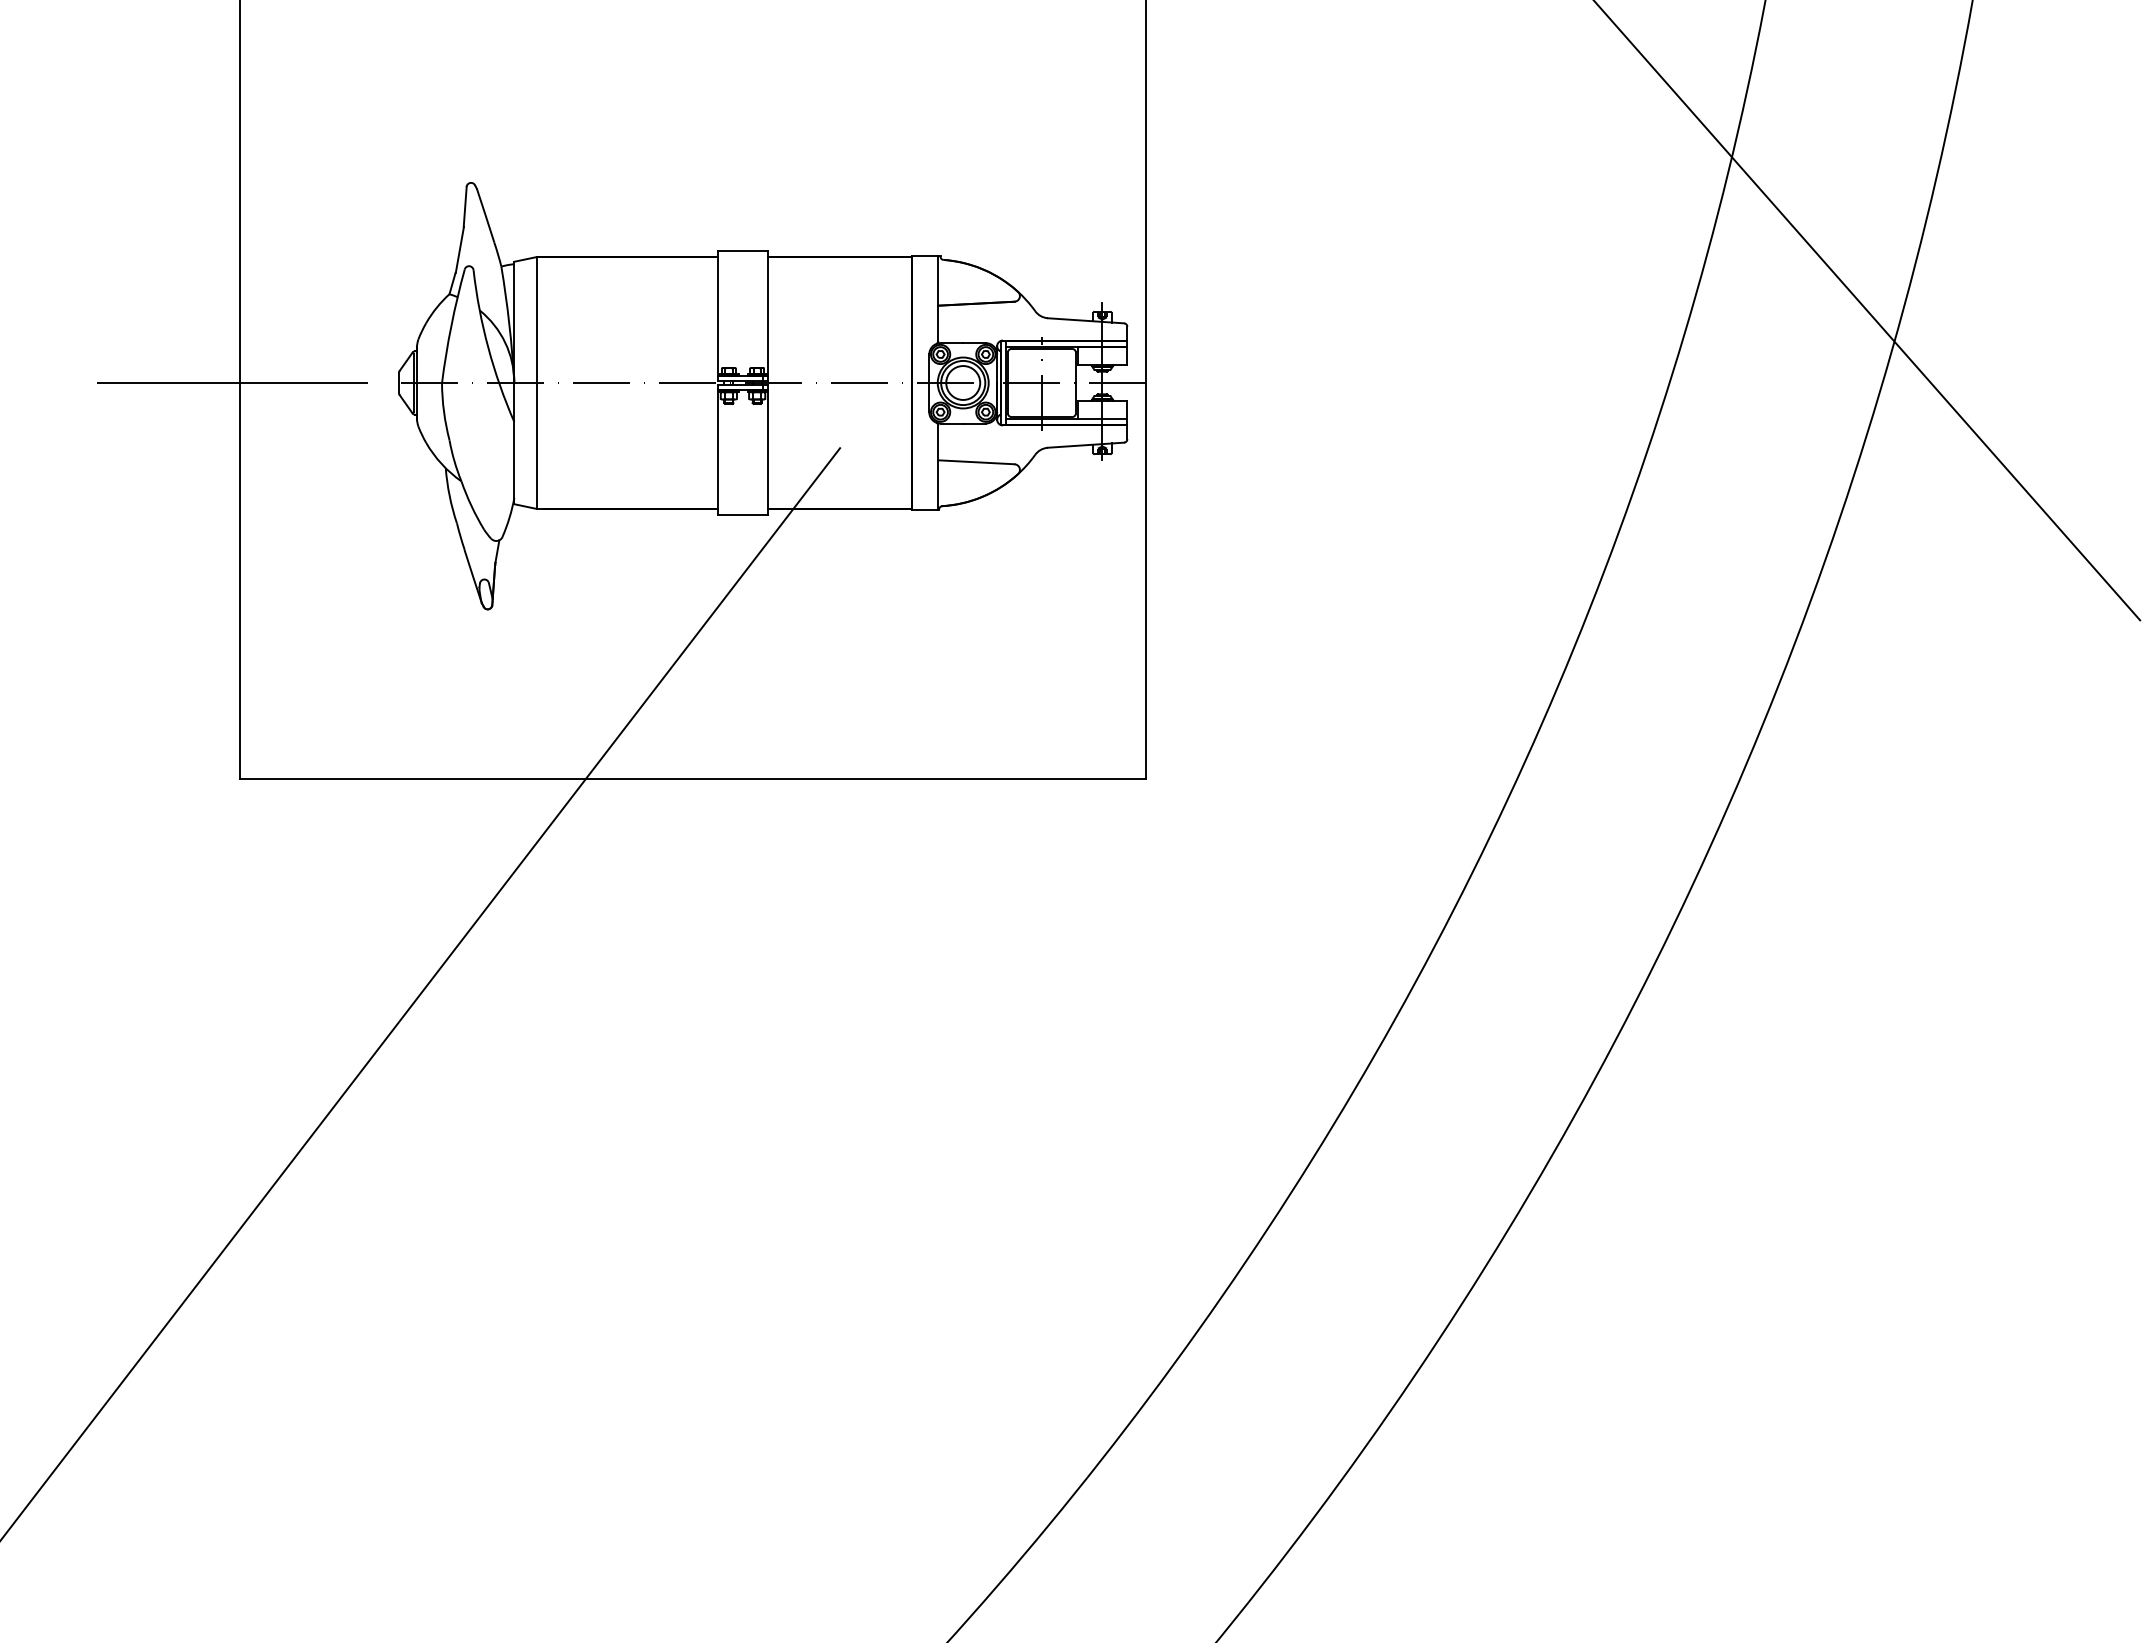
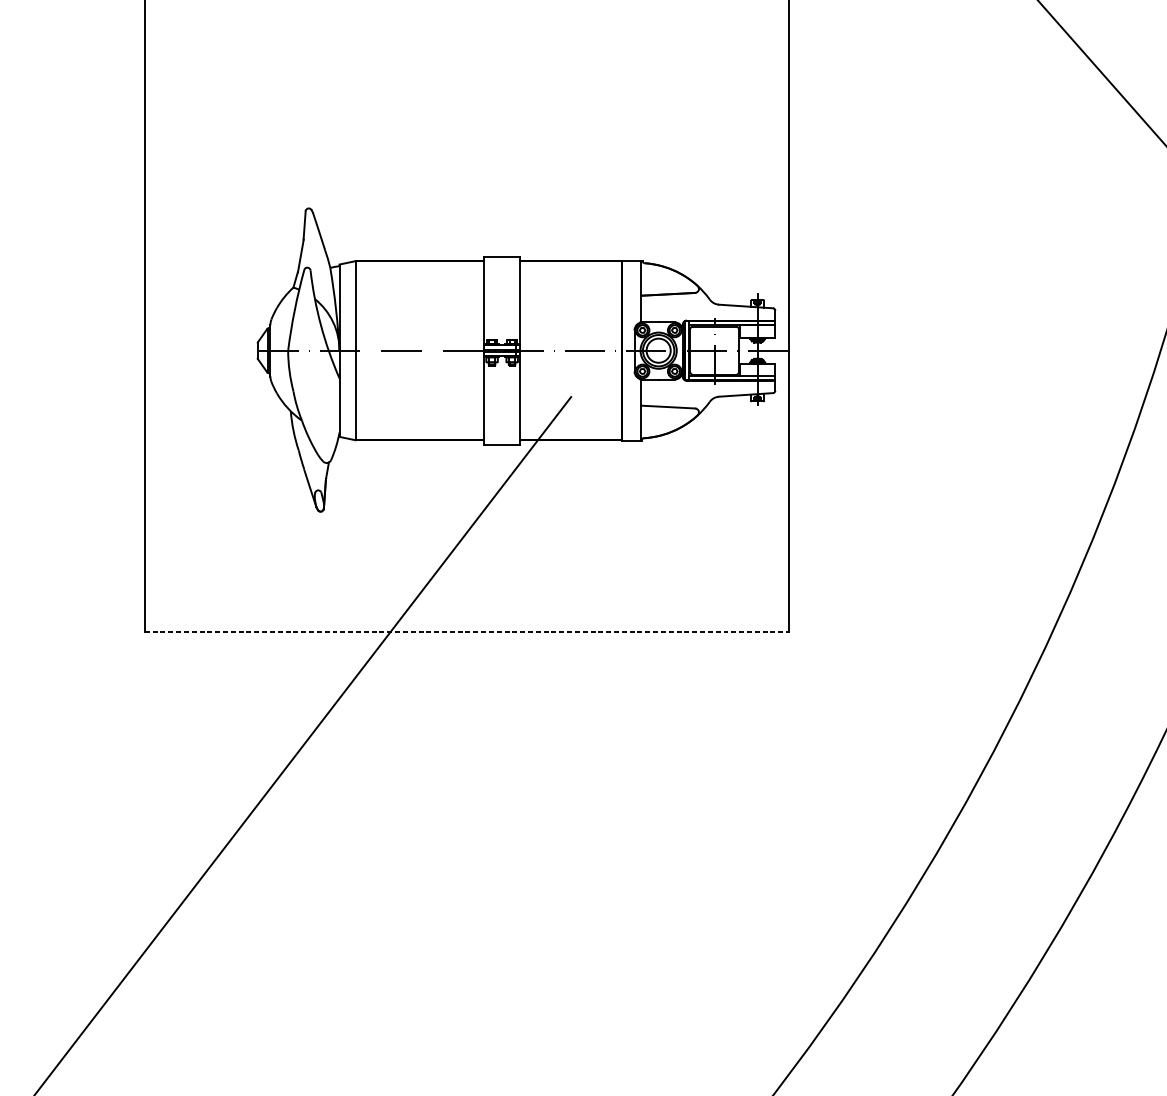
line: (241, 383) -> (145, 351), removed
line: (693, 779) -> (466, 632), solid -> dashed

